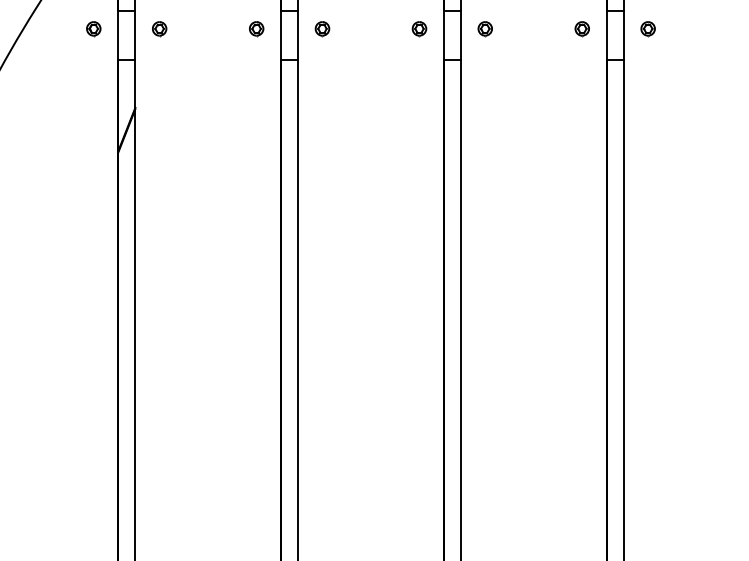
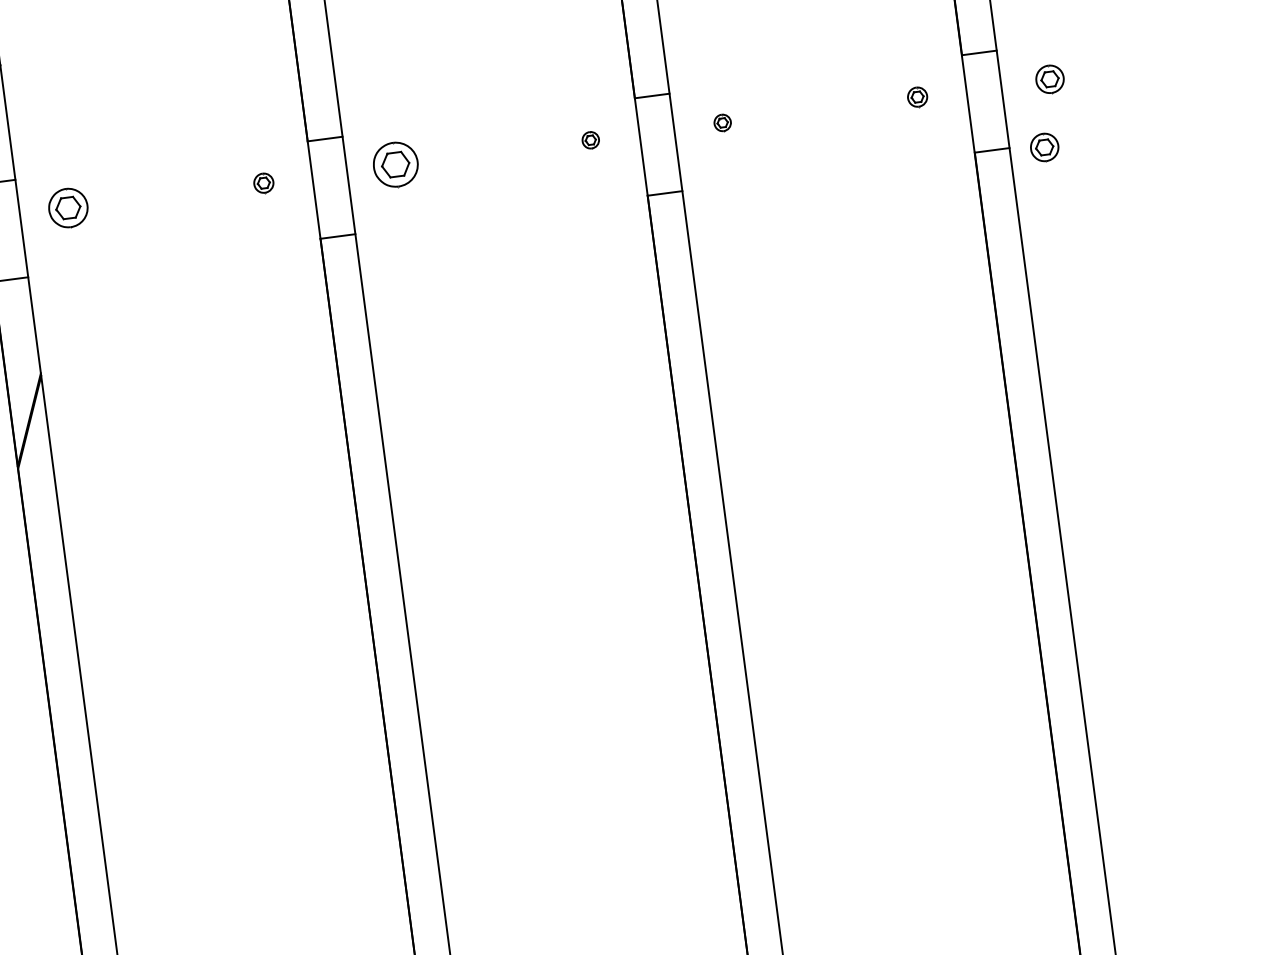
part: (159, 29) -> (68, 209), size x1.4
part: (256, 29) -> (263, 184), size x0.7
part: (322, 29) -> (396, 166), size x1.6
part: (419, 29) -> (590, 141), size x0.6
part: (484, 29) -> (721, 123), size x0.6
part: (581, 29) -> (916, 98), size x0.7
part: (640, 62) -> (1043, 148), added

